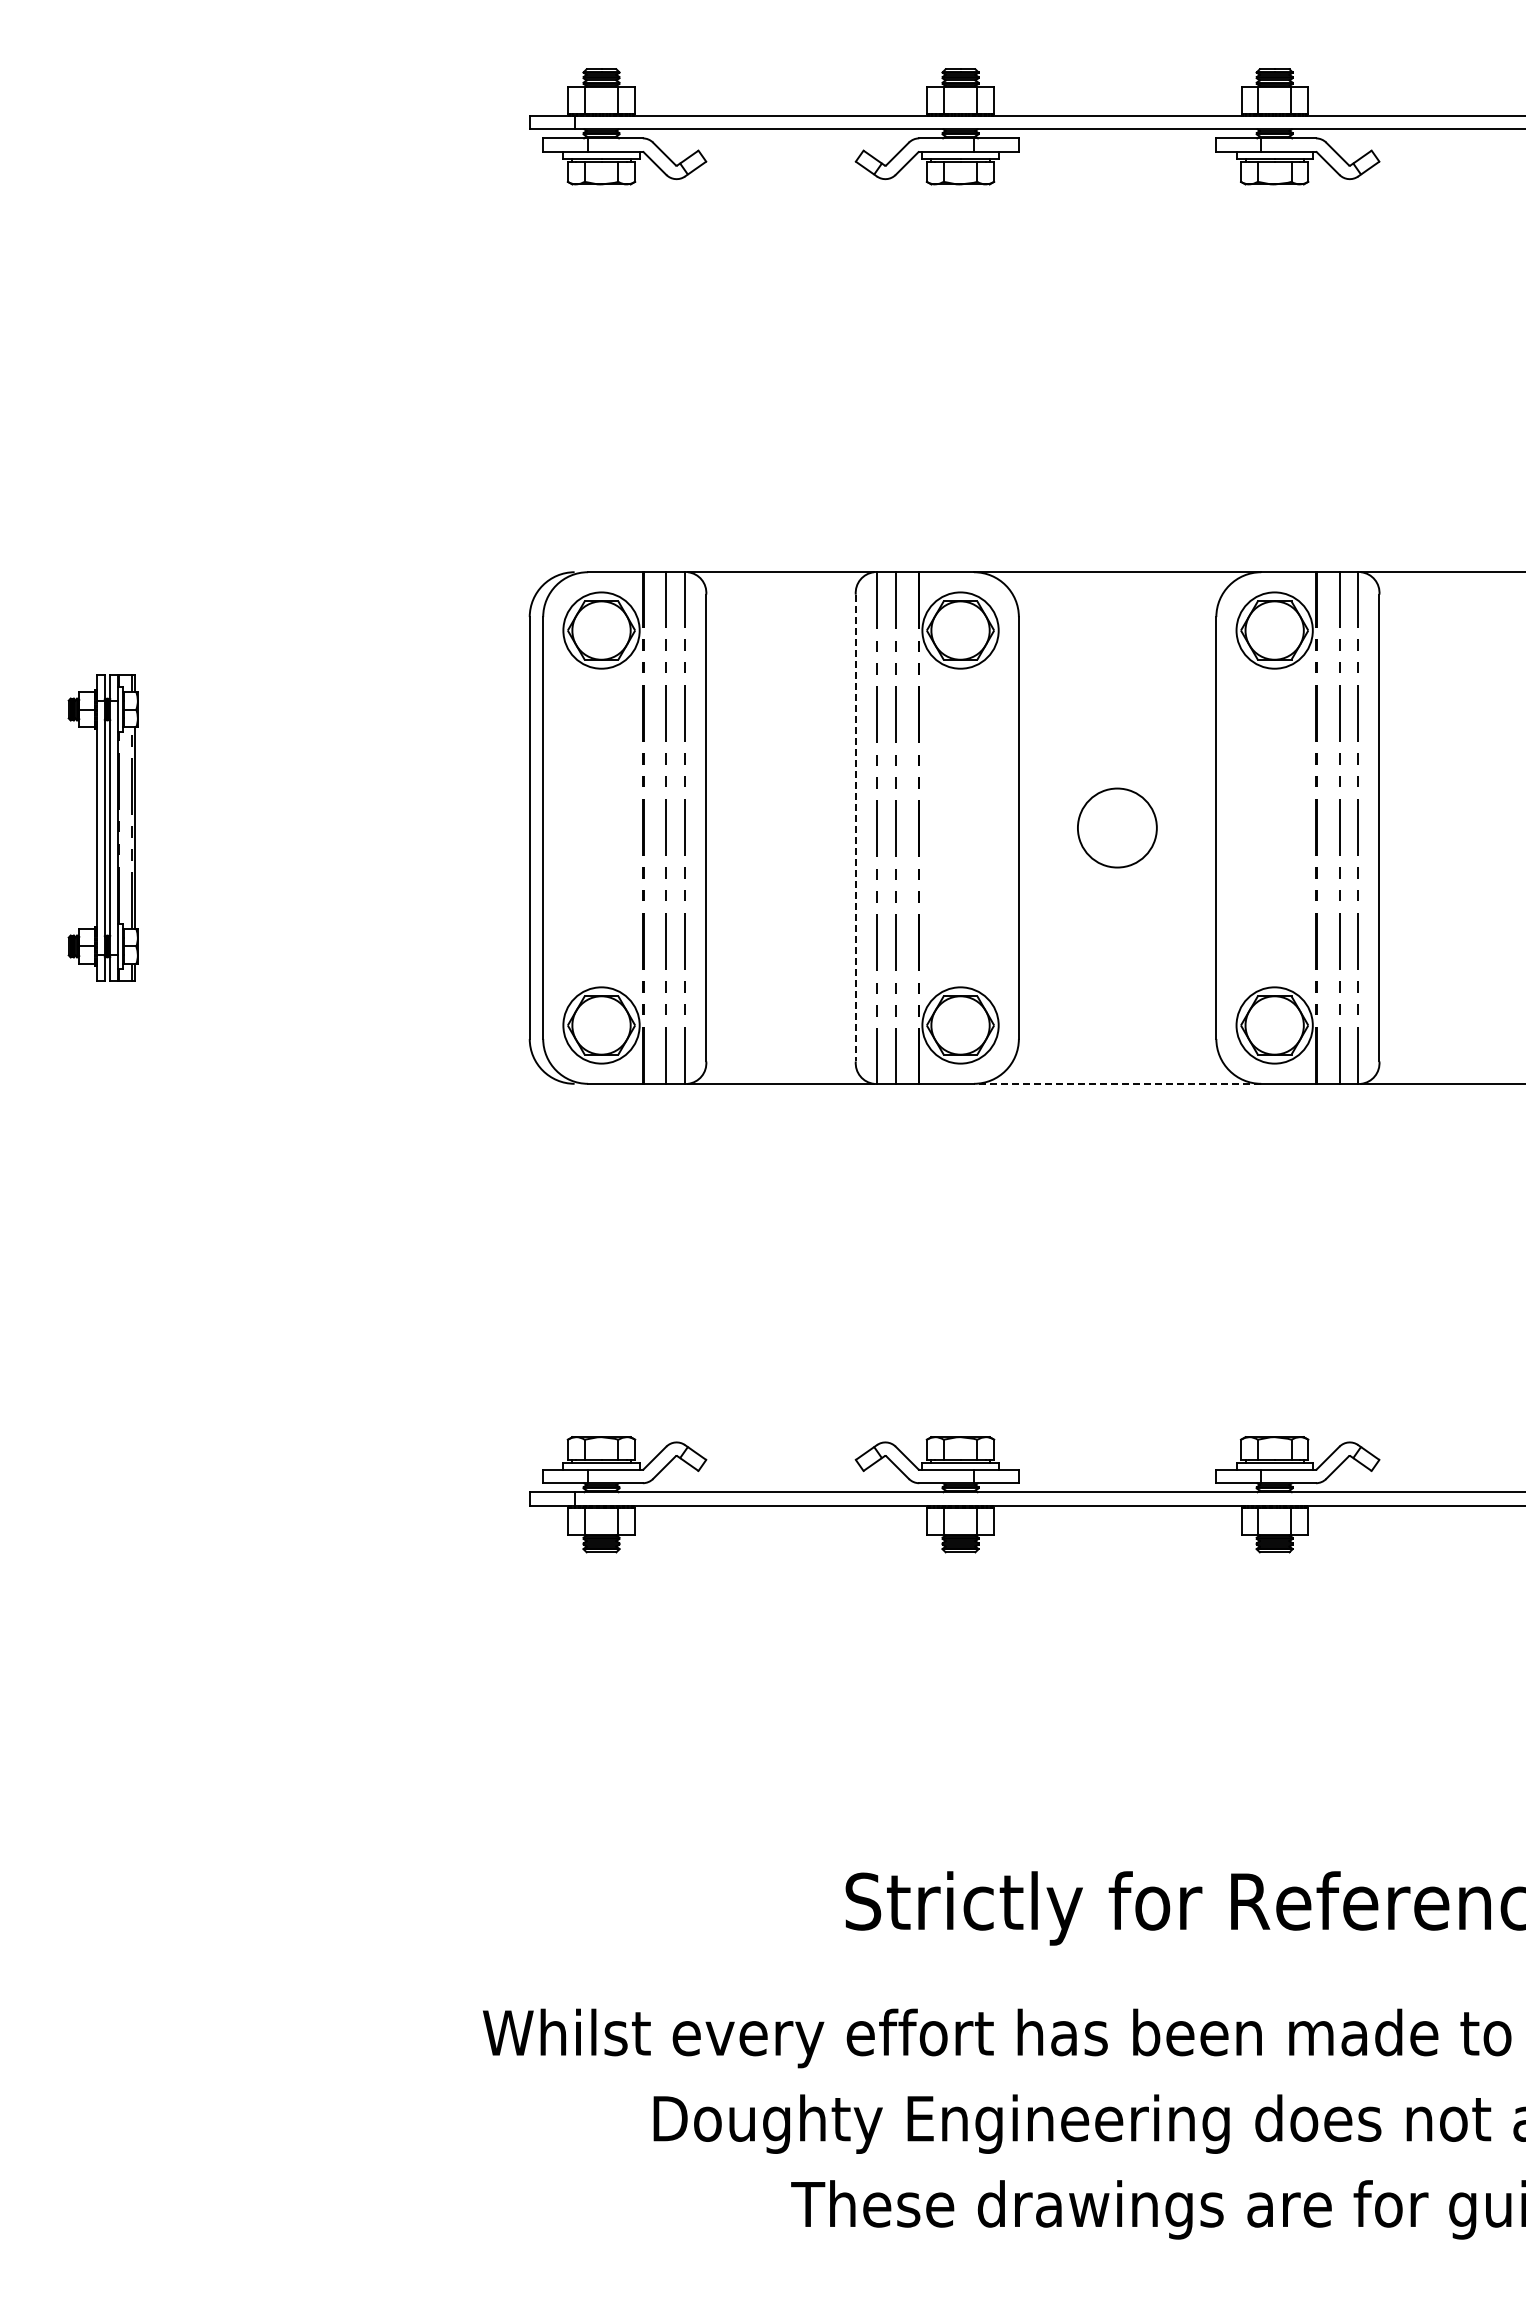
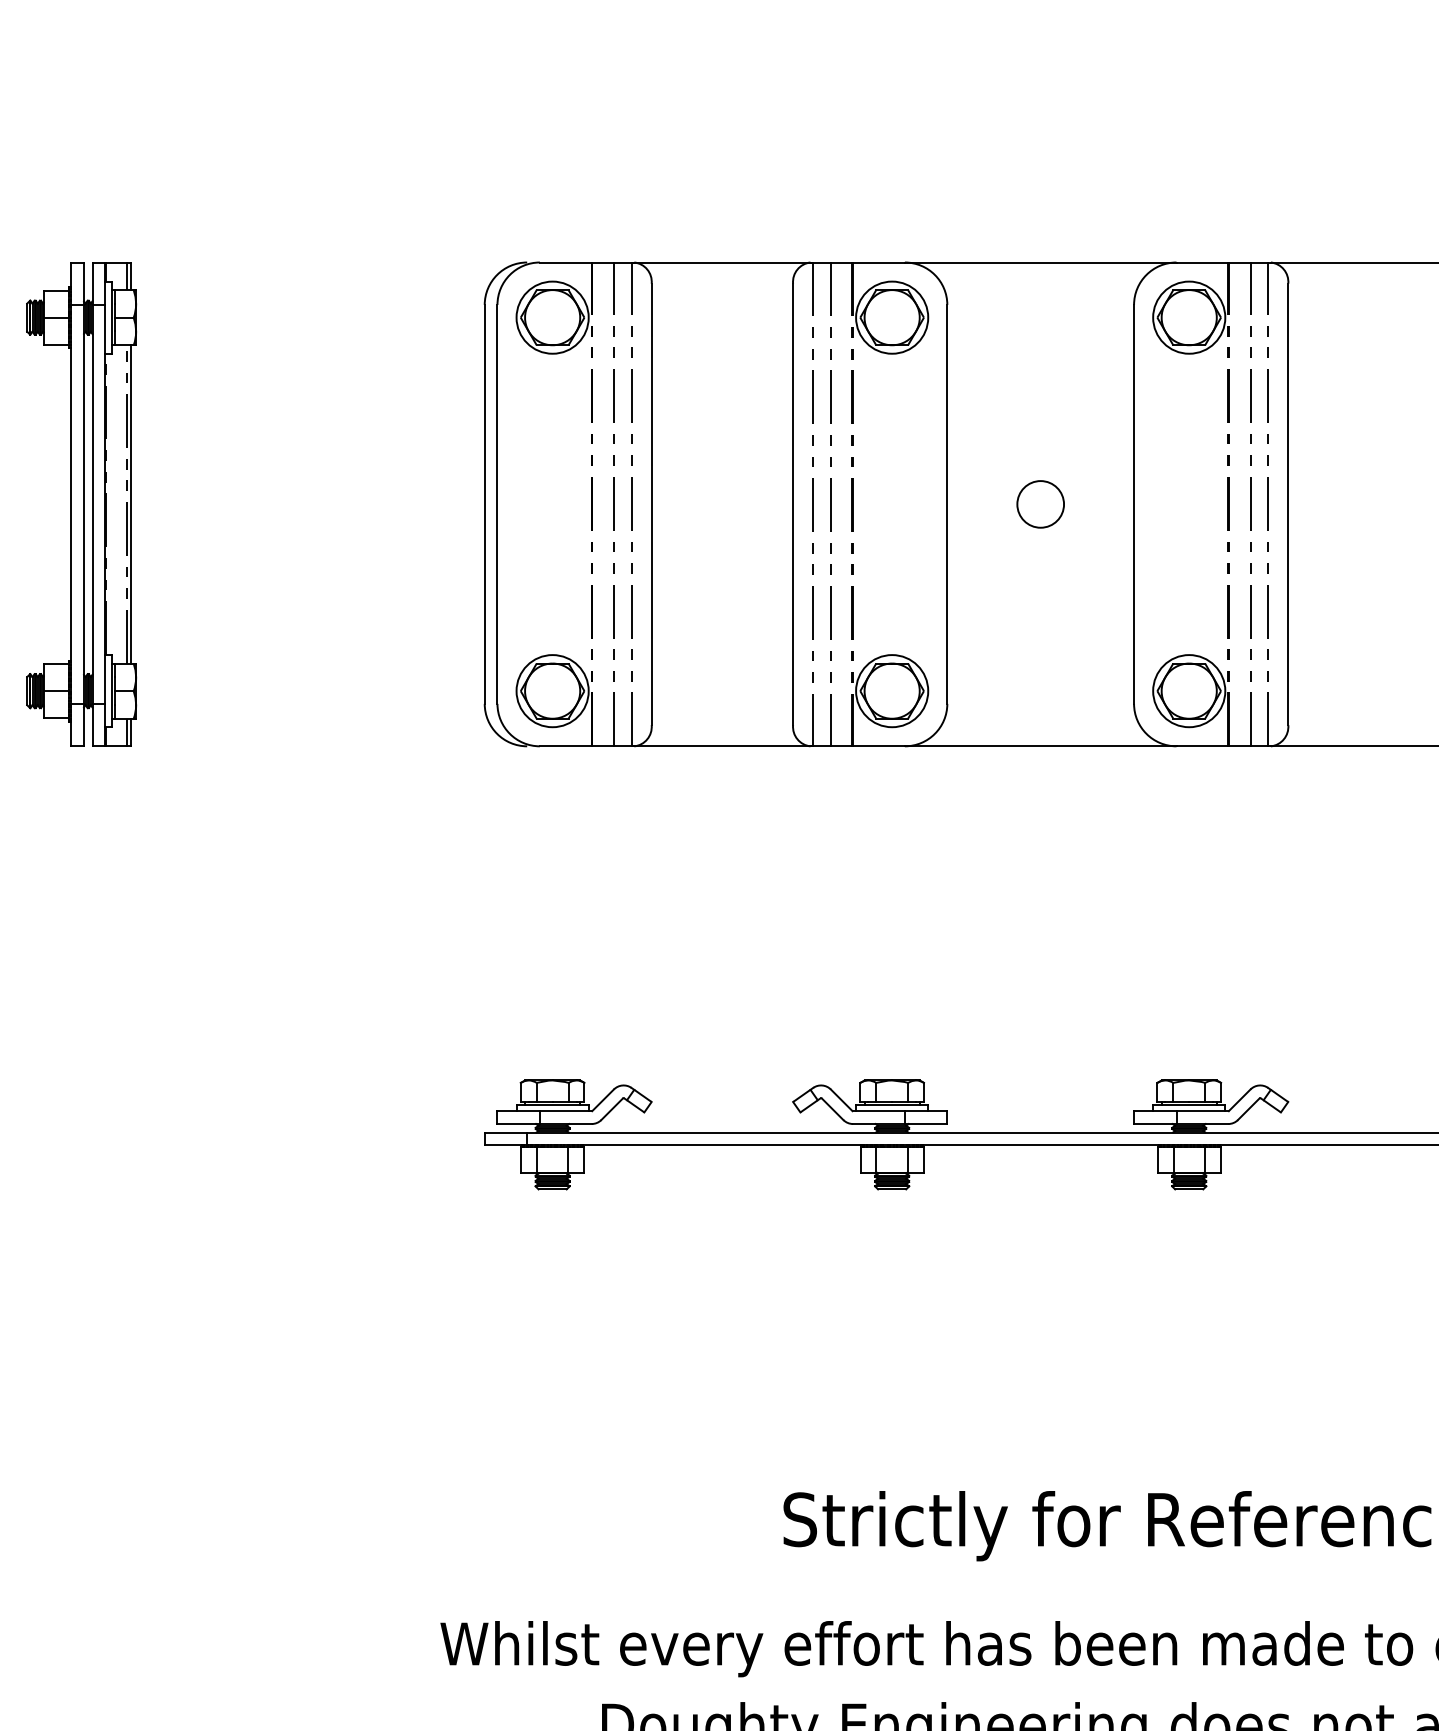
part: (102, 827) -> (80, 503), size x1.67
circle: (1117, 827) -> (1040, 503), size x0.62
line: (855, 828) -> (792, 504), dashed -> solid
line: (1117, 1083) -> (1040, 746), dashed -> solid

